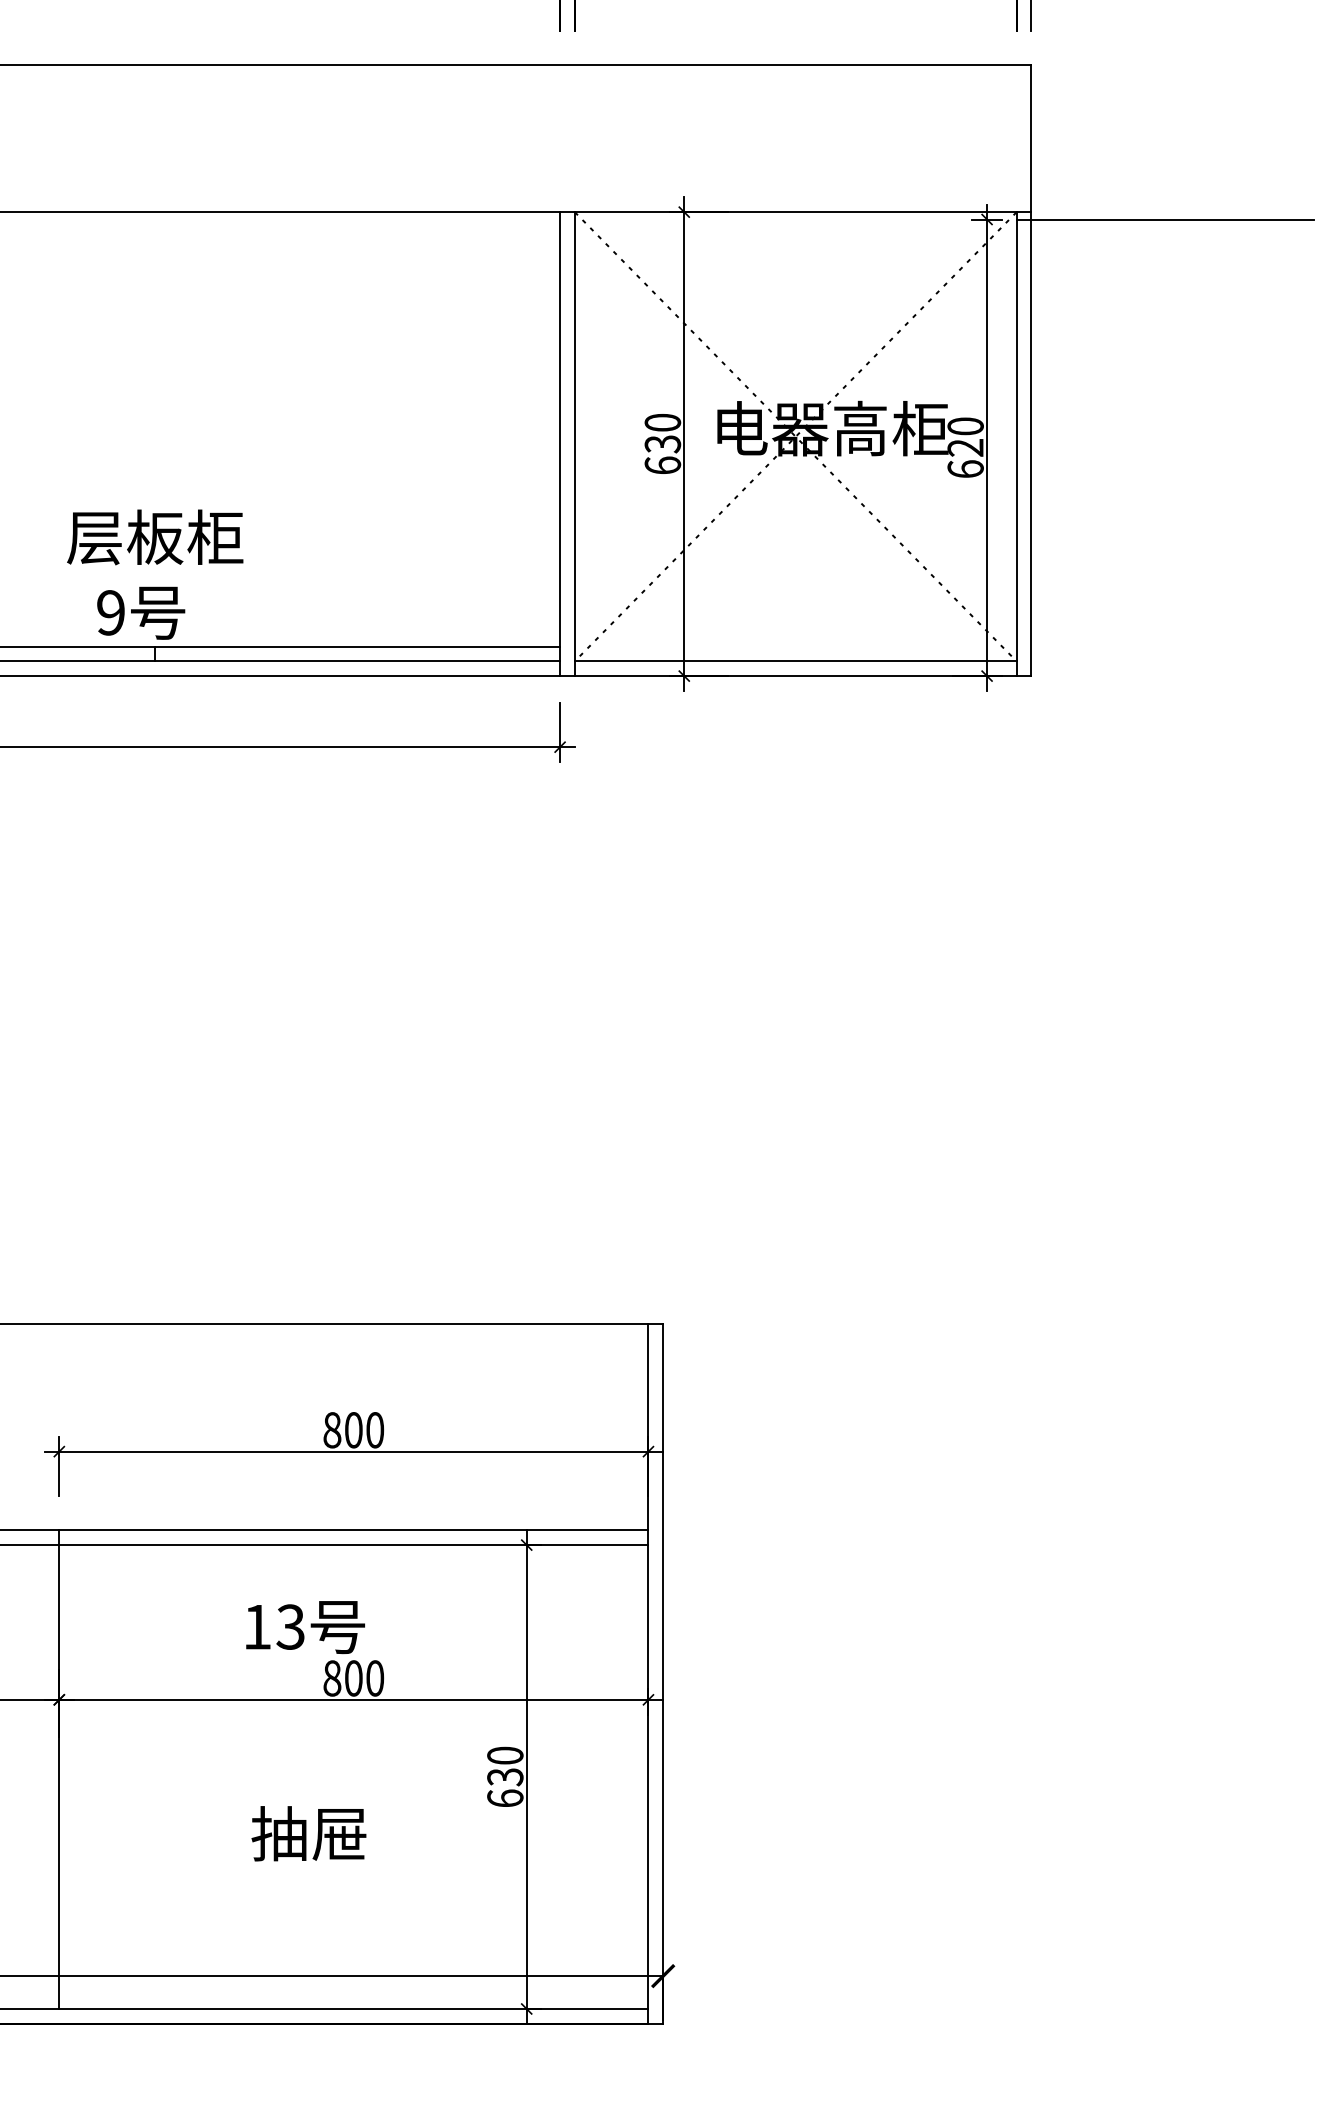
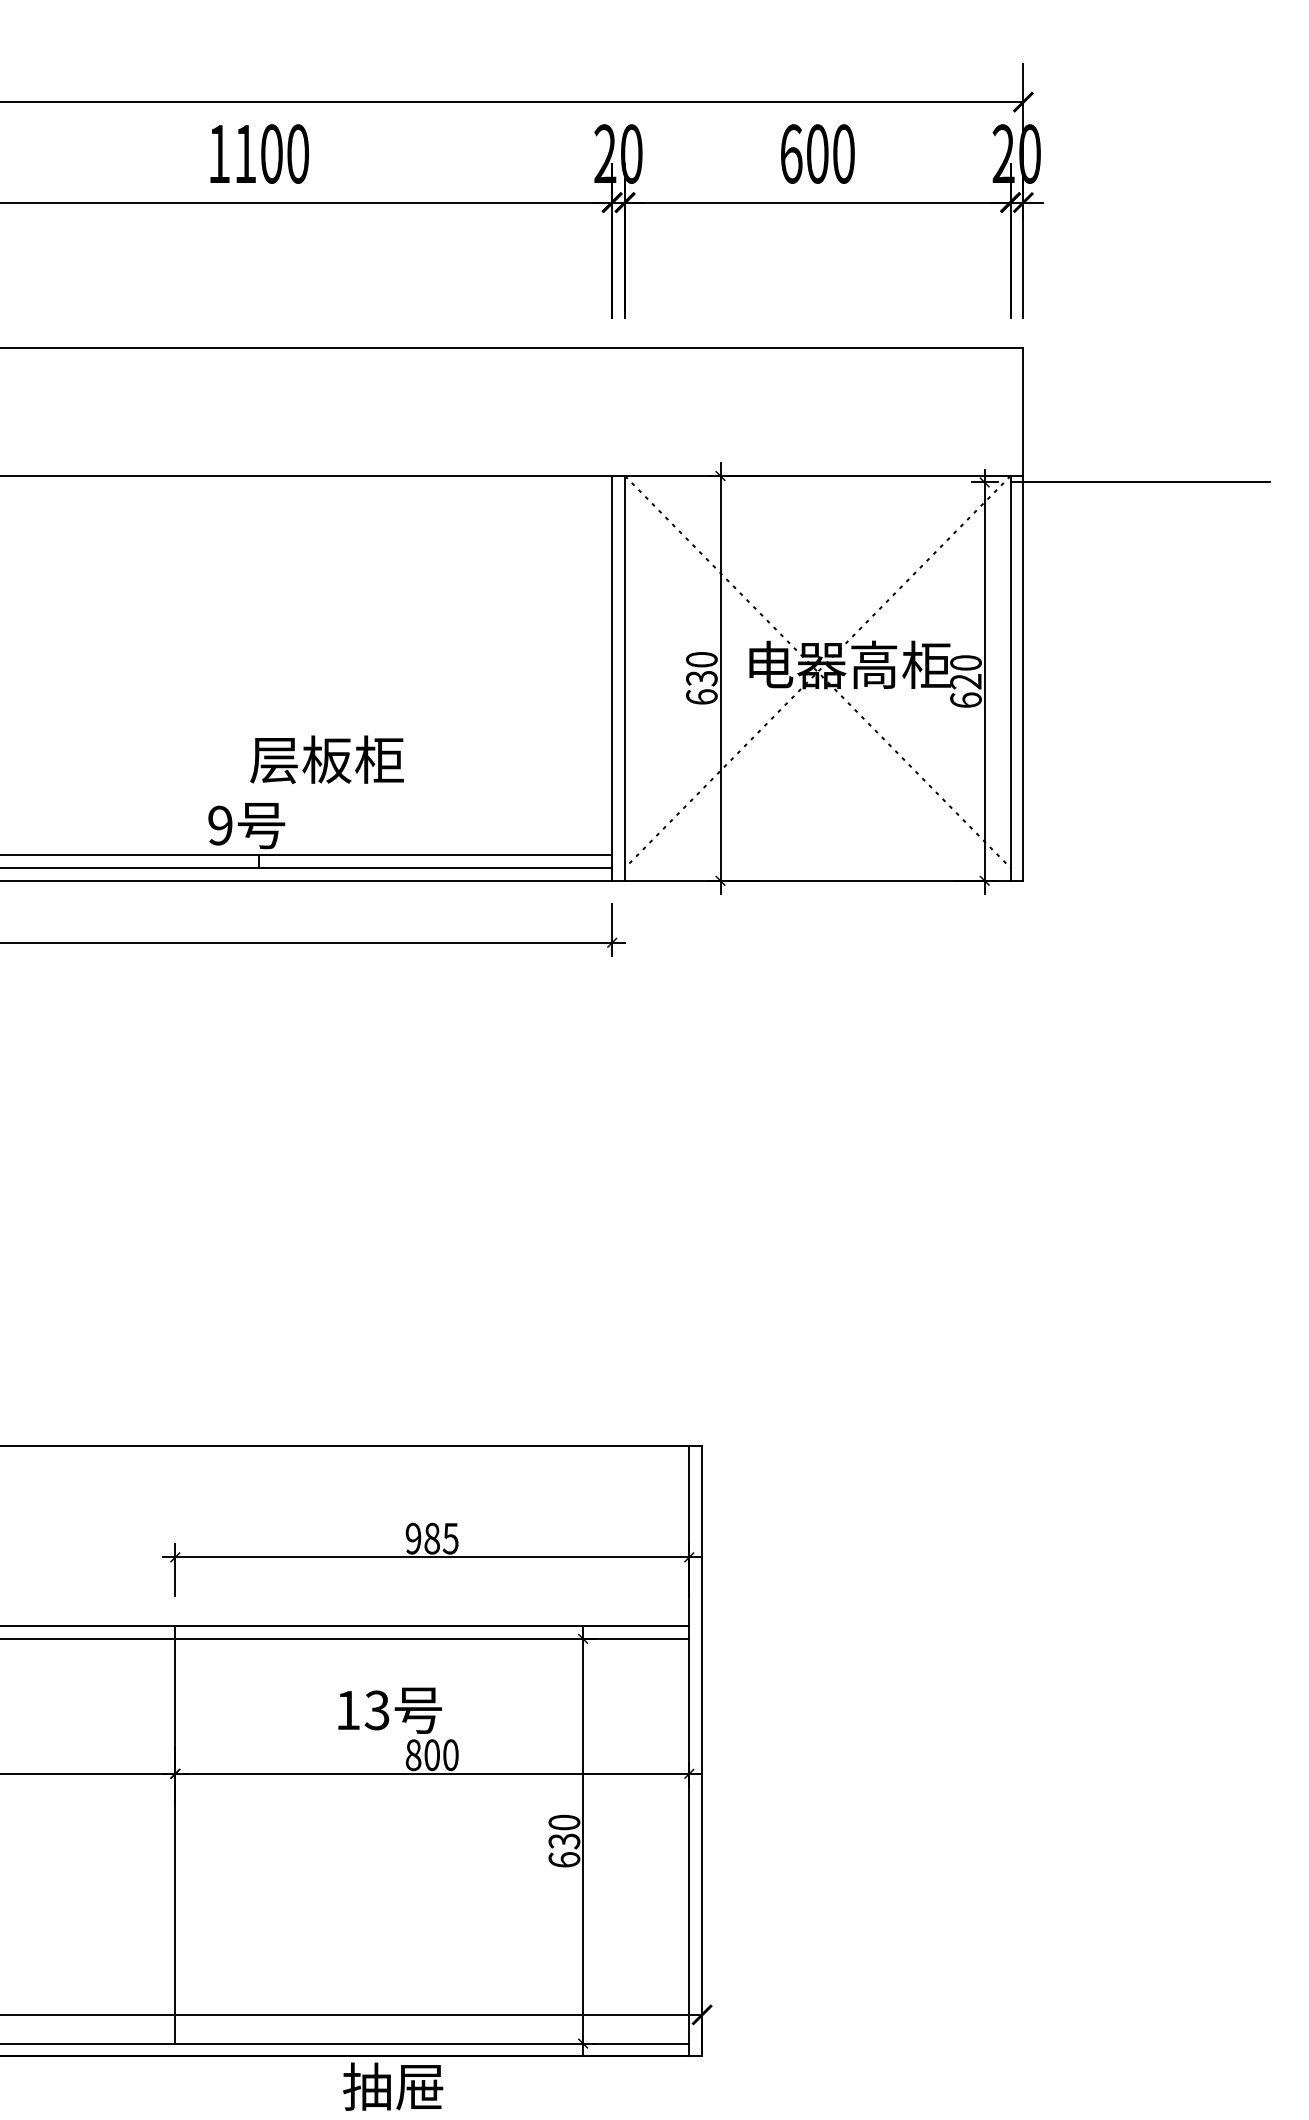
text: (154, 537) -> (326, 759), moved
line: (795, 660) -> (817, 867), removed
text: (352, 1430) -> (431, 1538), 800 -> 985
text: (309, 1833) -> (393, 2086), moved

